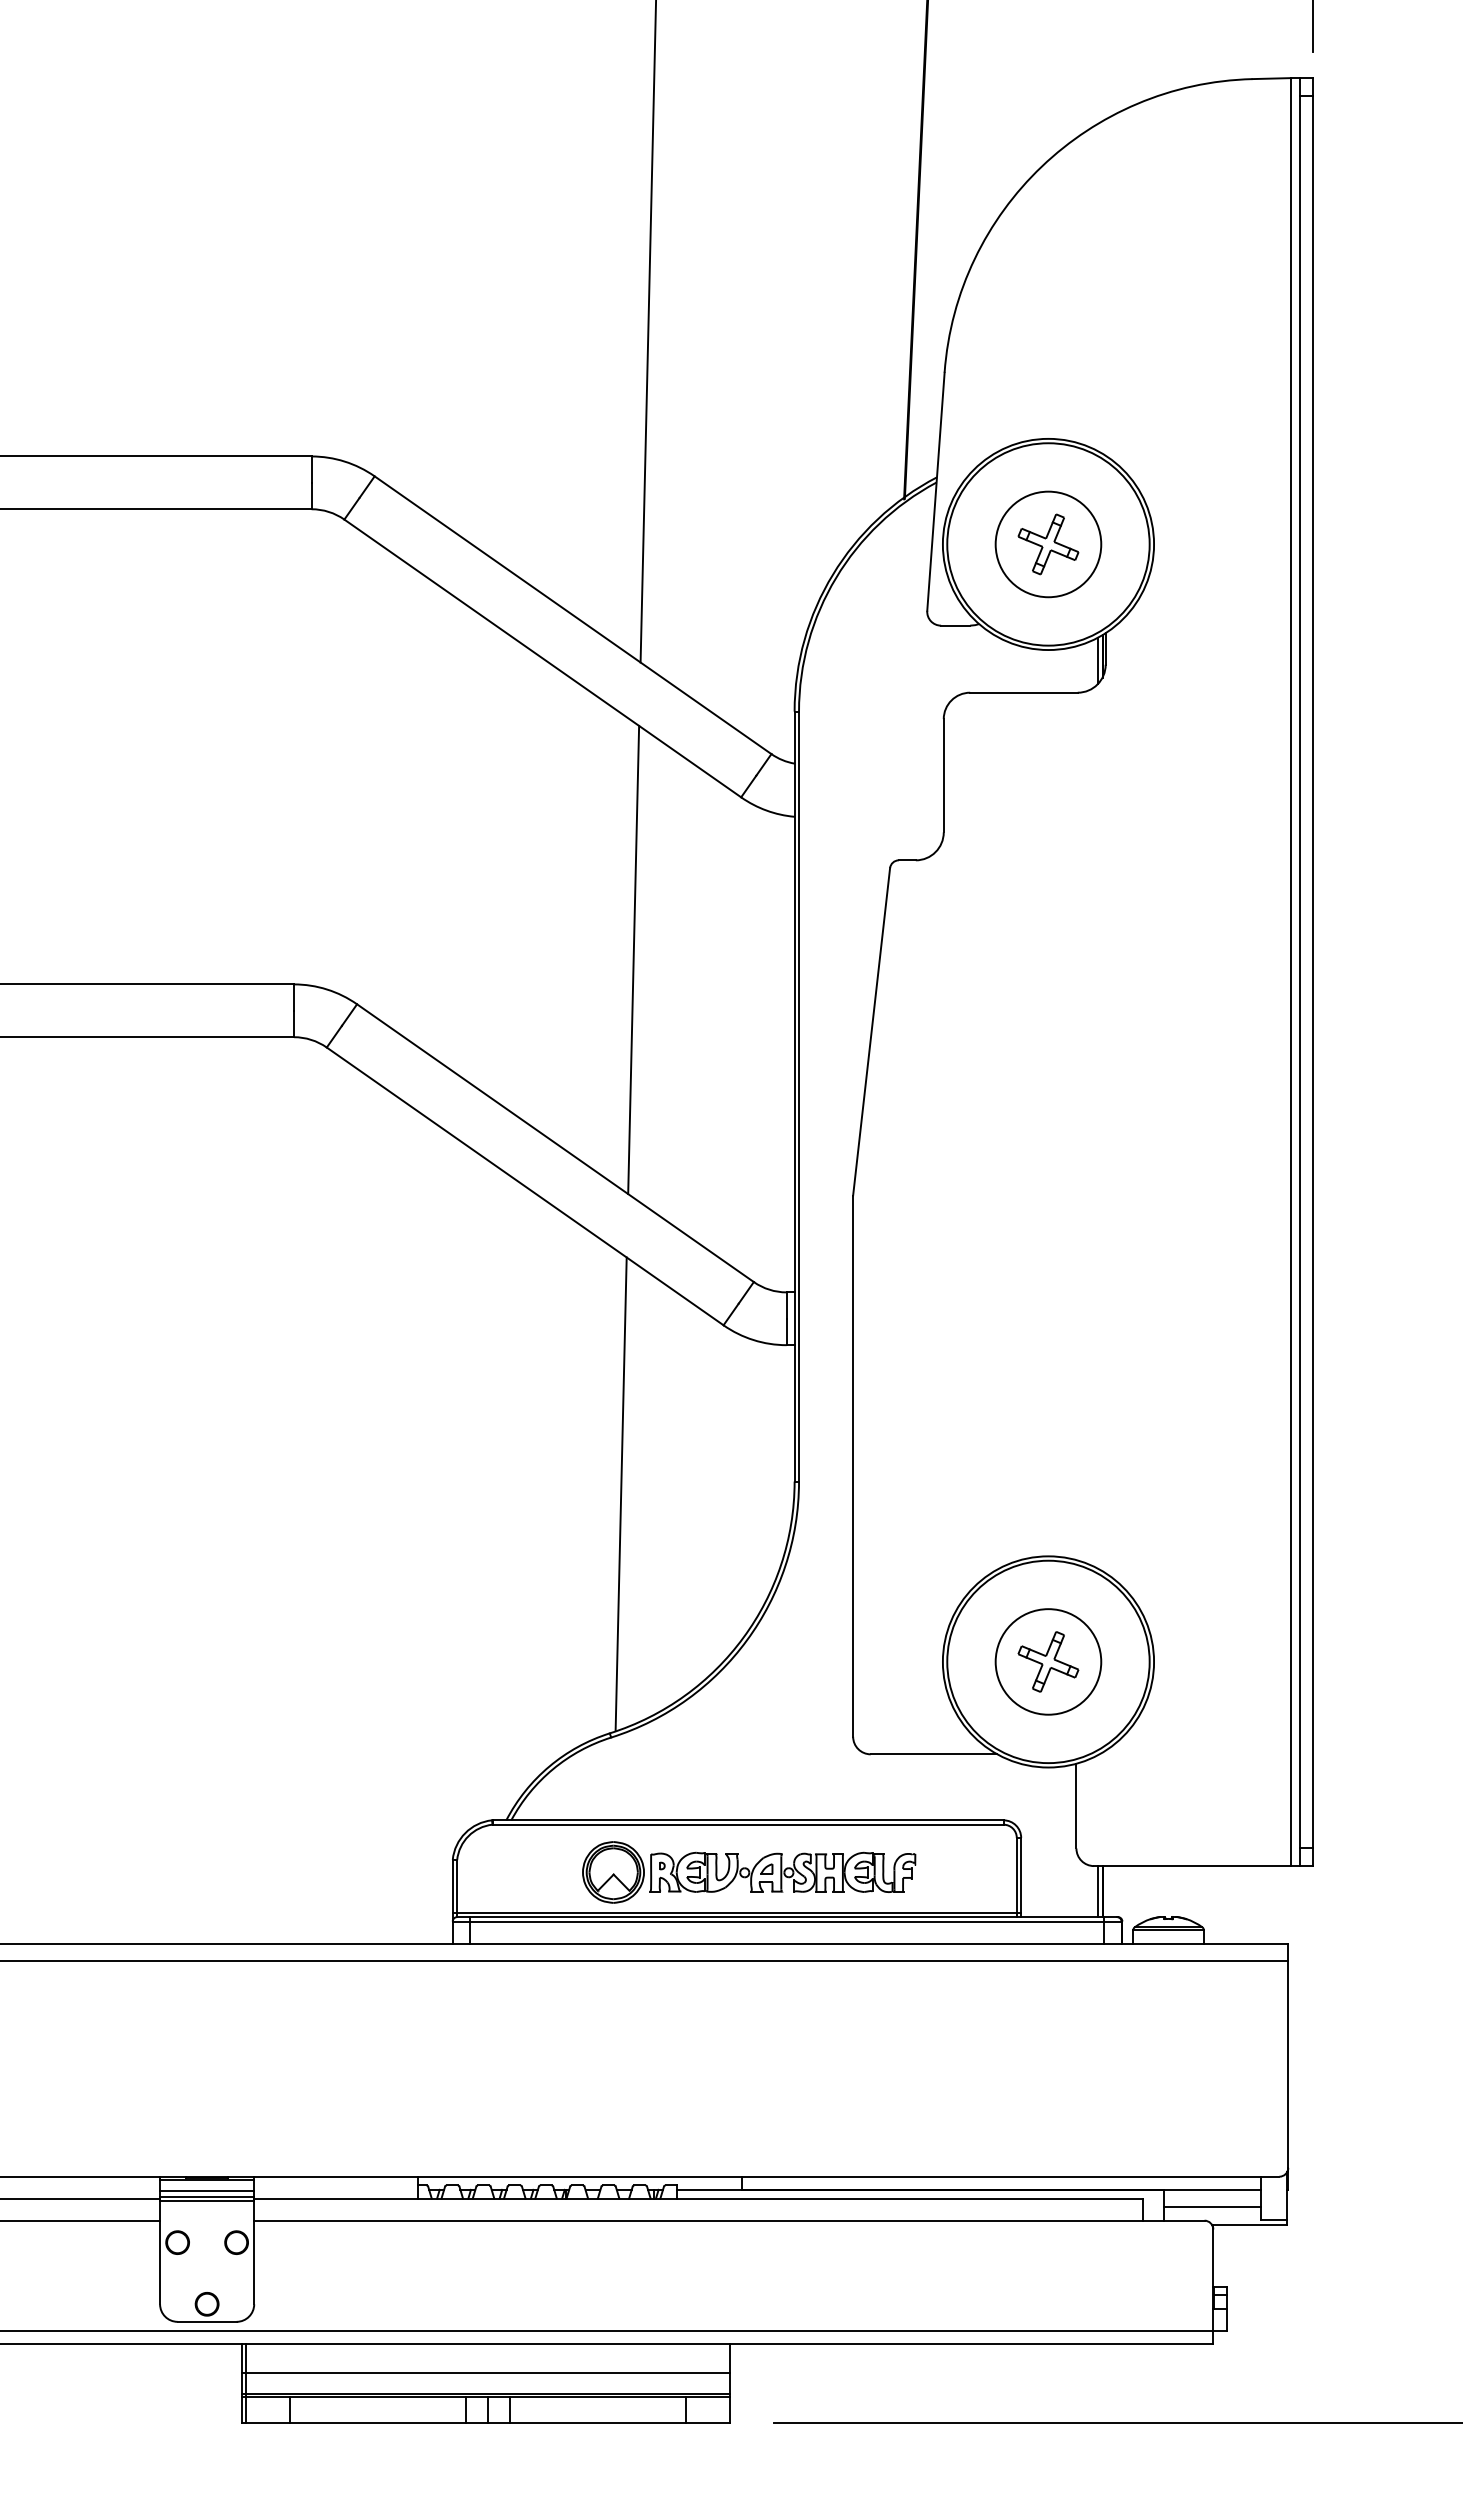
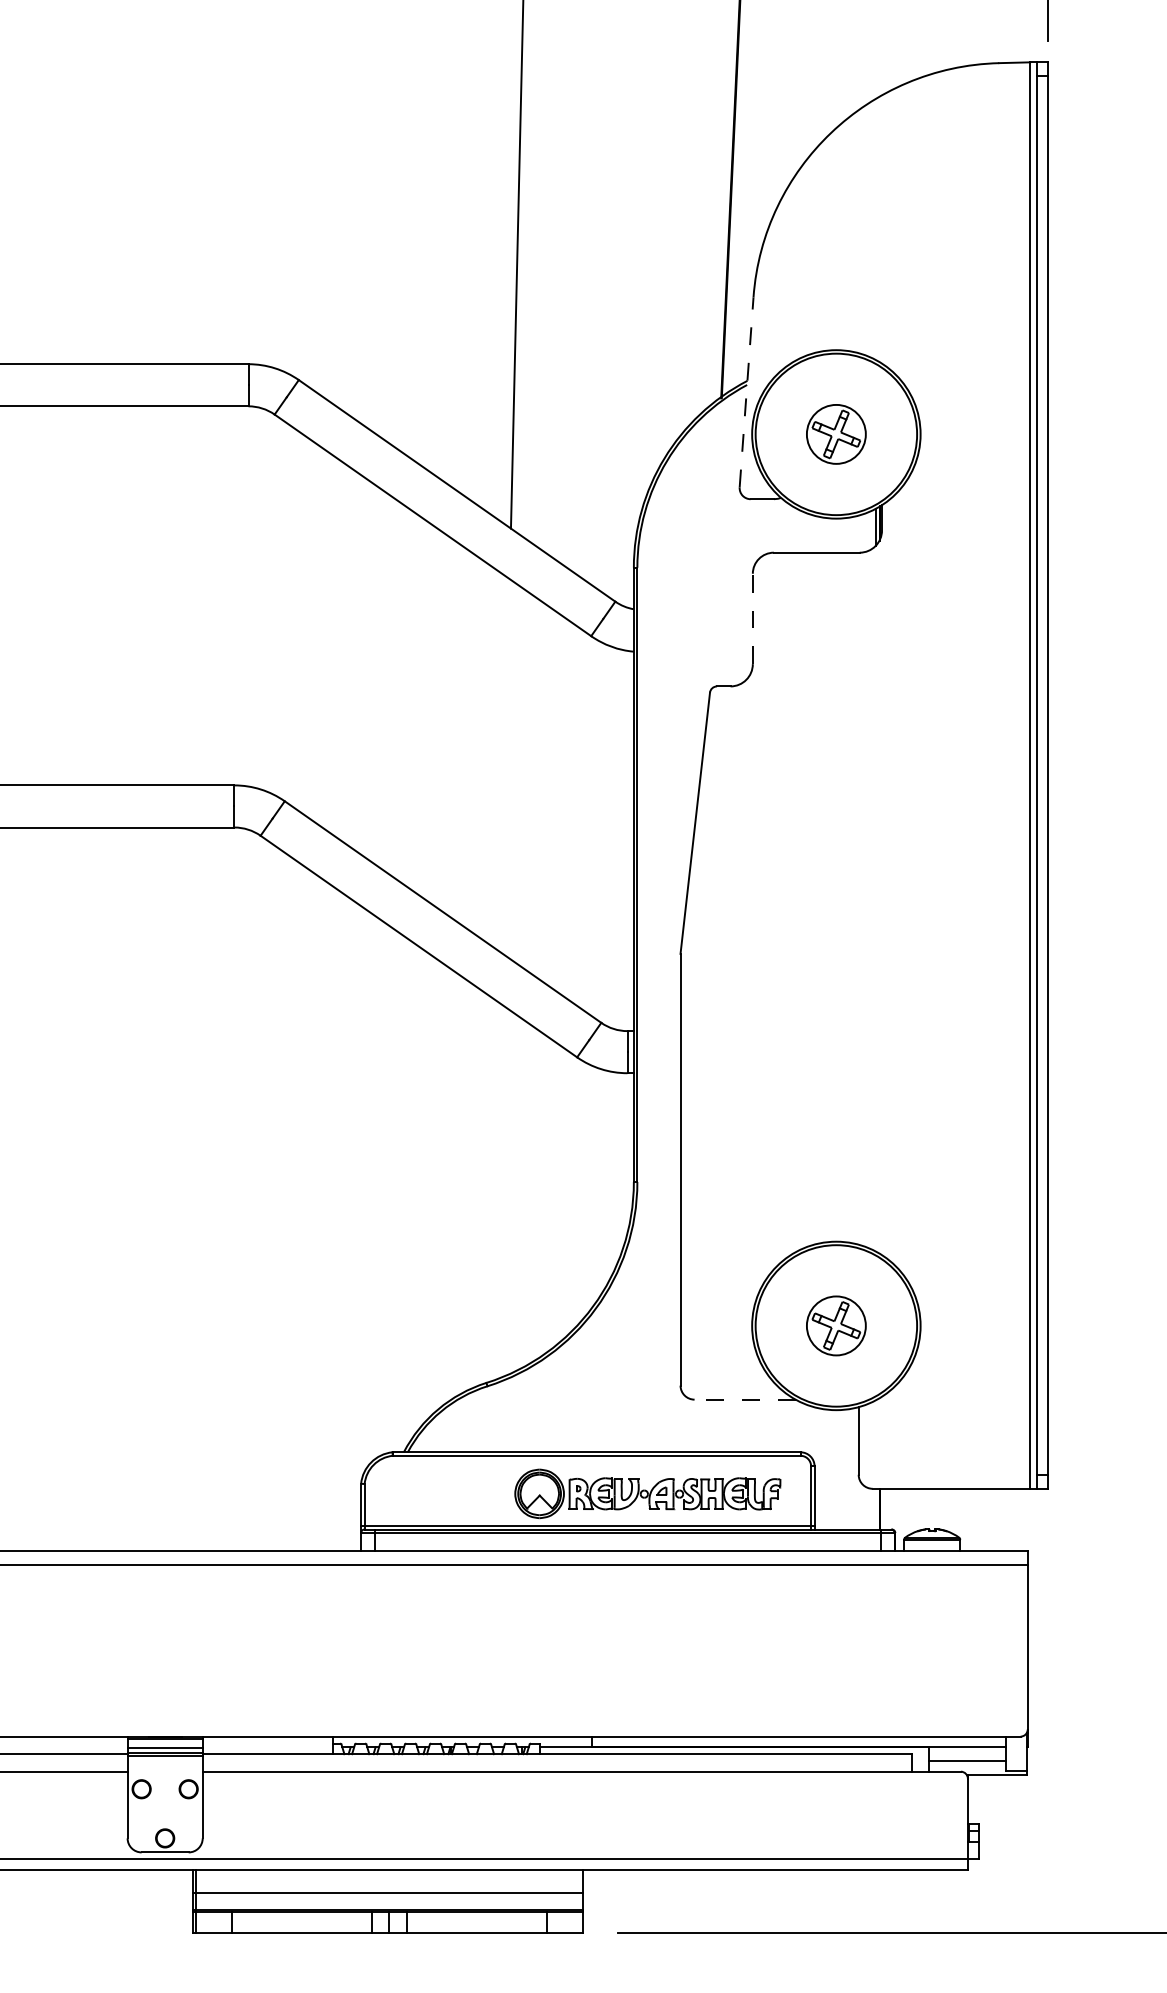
line: (935, 491) -> (746, 392), solid -> dashed
circle: (1048, 544) -> (836, 434), size x0.7
line: (943, 775) -> (752, 618), solid -> dashed
line: (633, 959) -> (505, 765), removed
line: (620, 1493) -> (494, 1191), removed
circle: (1048, 1661) -> (836, 1325), size x0.7
line: (933, 1754) -> (744, 1399), solid -> dashed
part: (749, 1872) -> (648, 1493), moved
line: (1098, 1891) -> (876, 1509), removed

